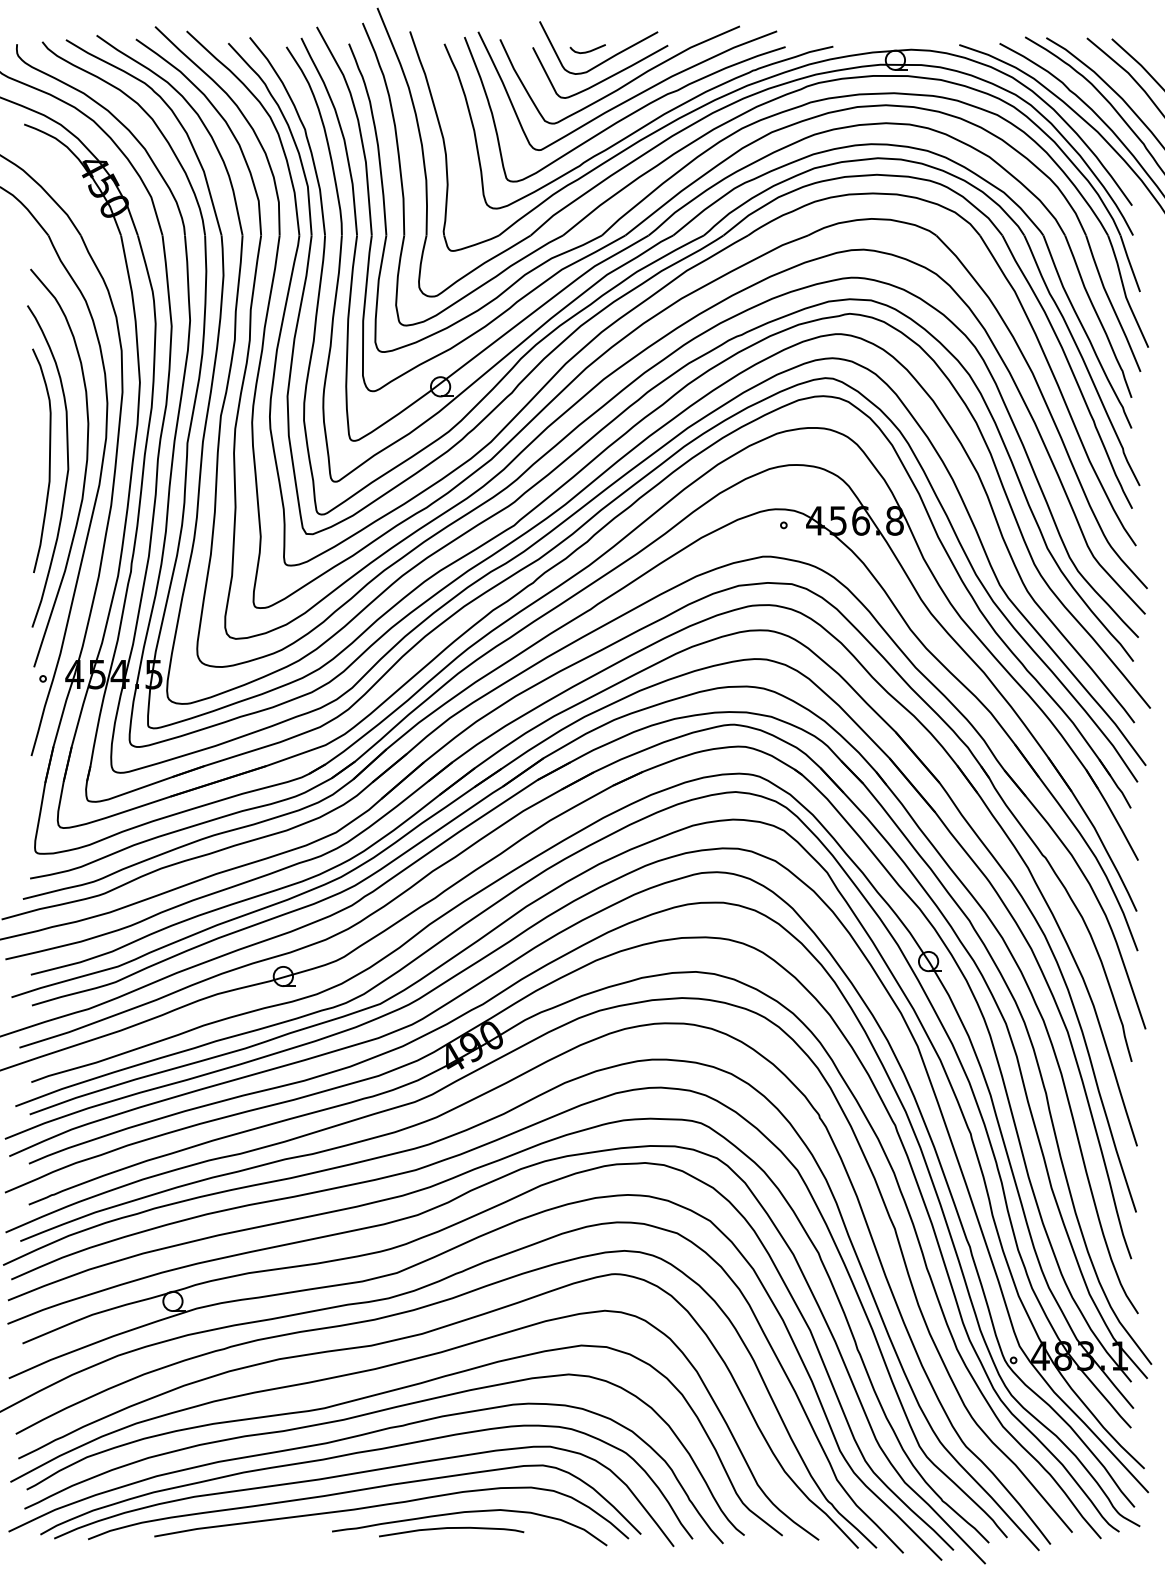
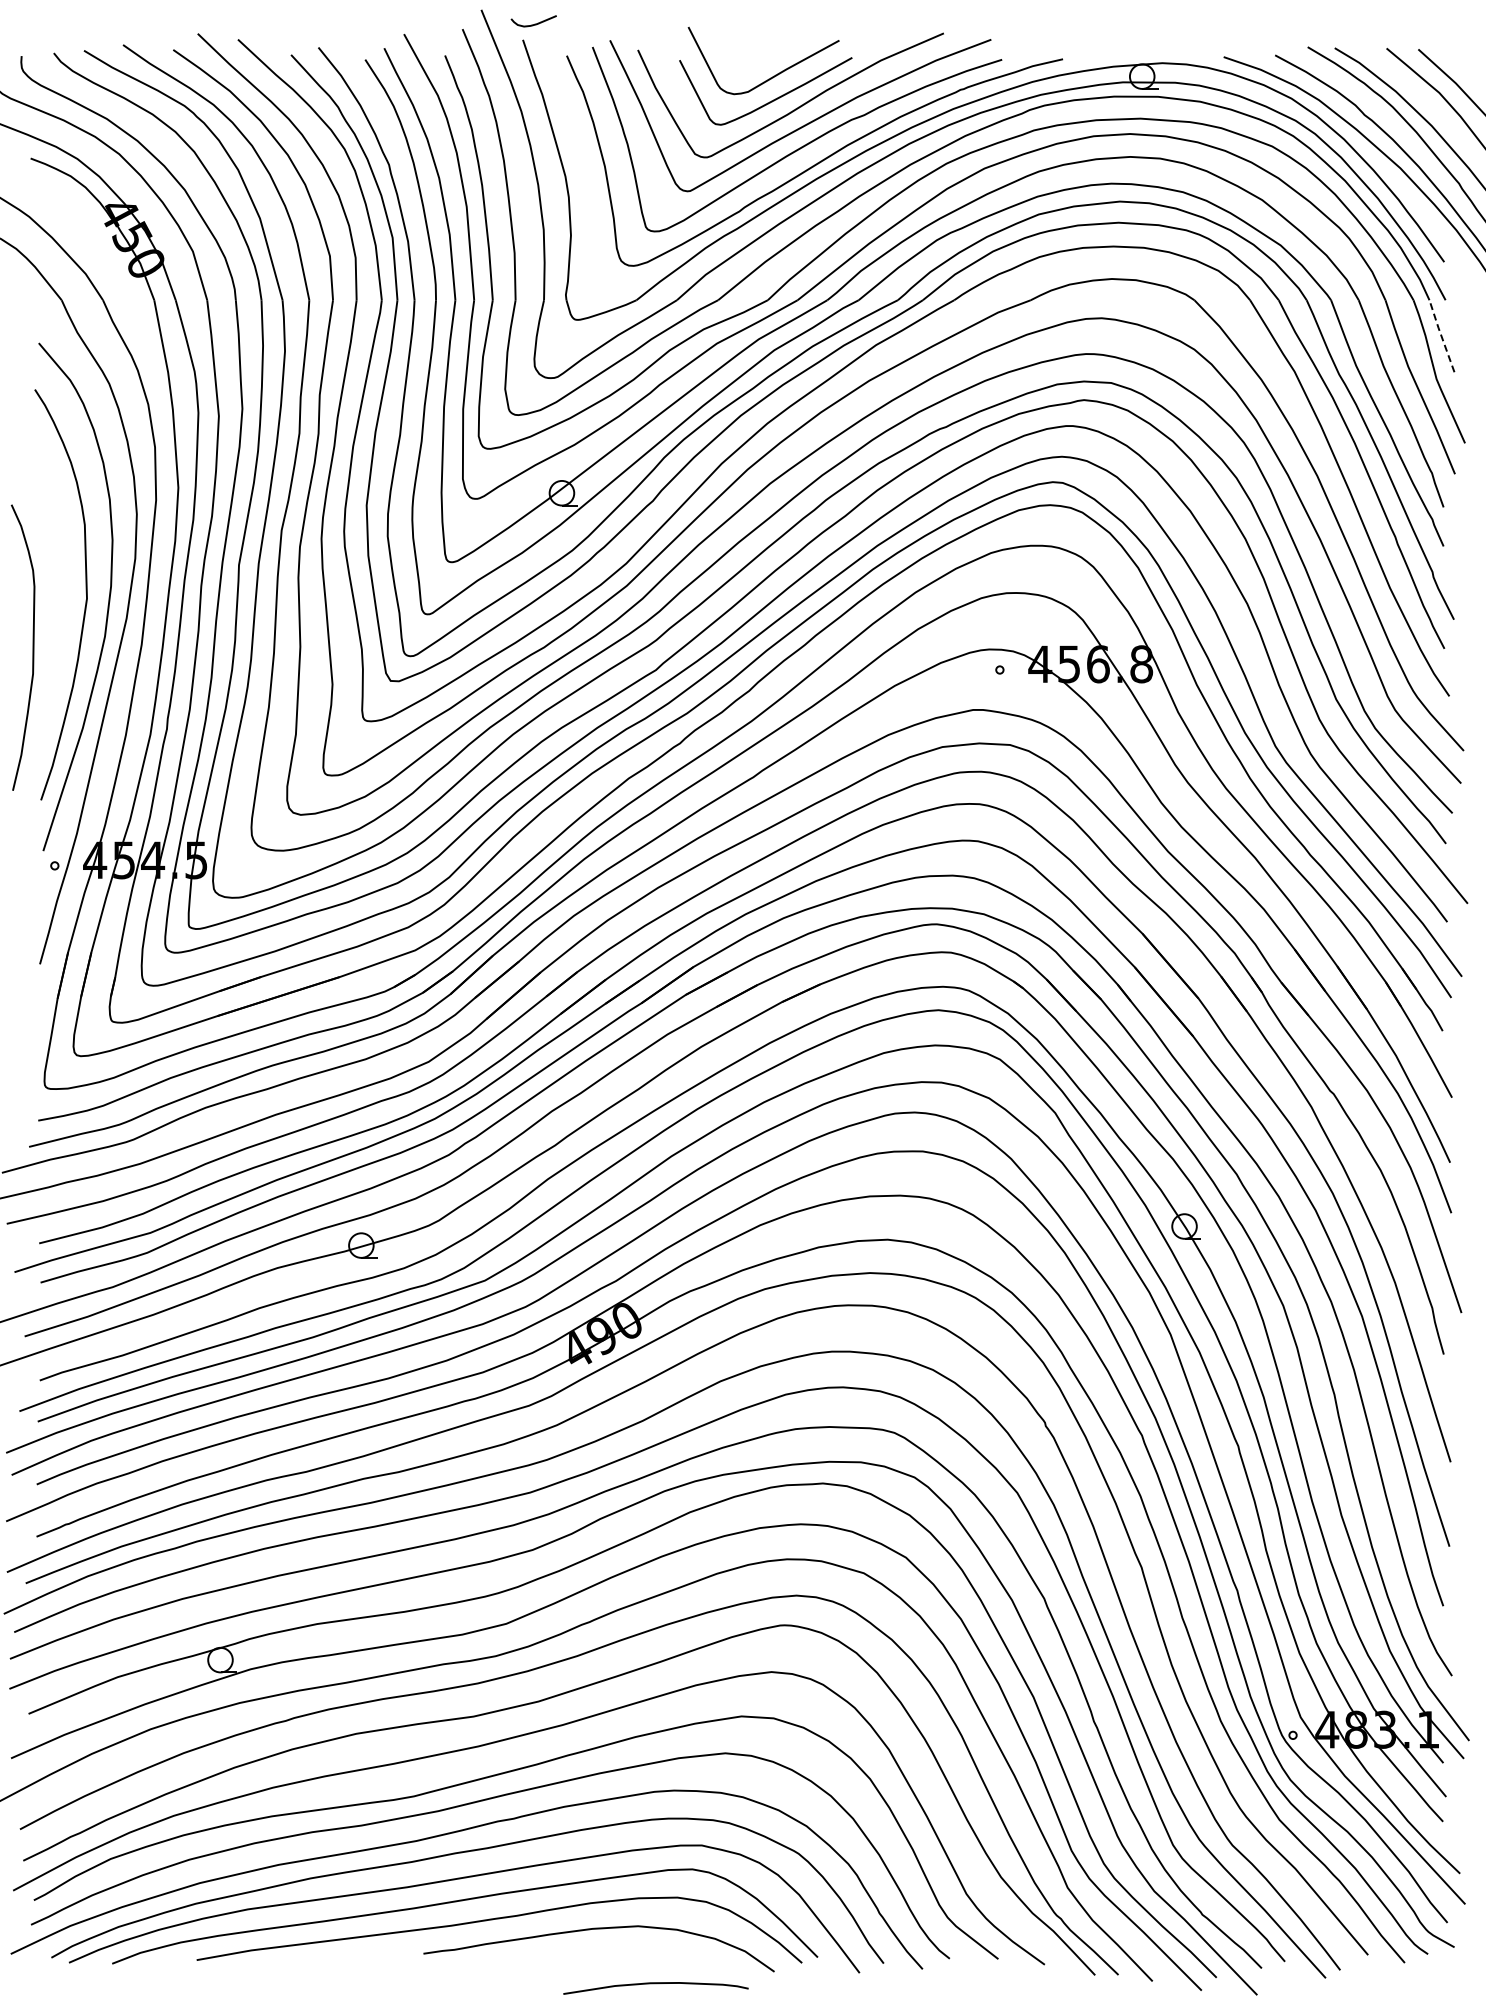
curve: (588, 50) -> (534, 23), moved
line: (1129, 263) -> (1441, 335), solid -> dashed
curve: (49, 460) -> (32, 647), moved
curve: (451, 1529) -> (655, 1984), moved

